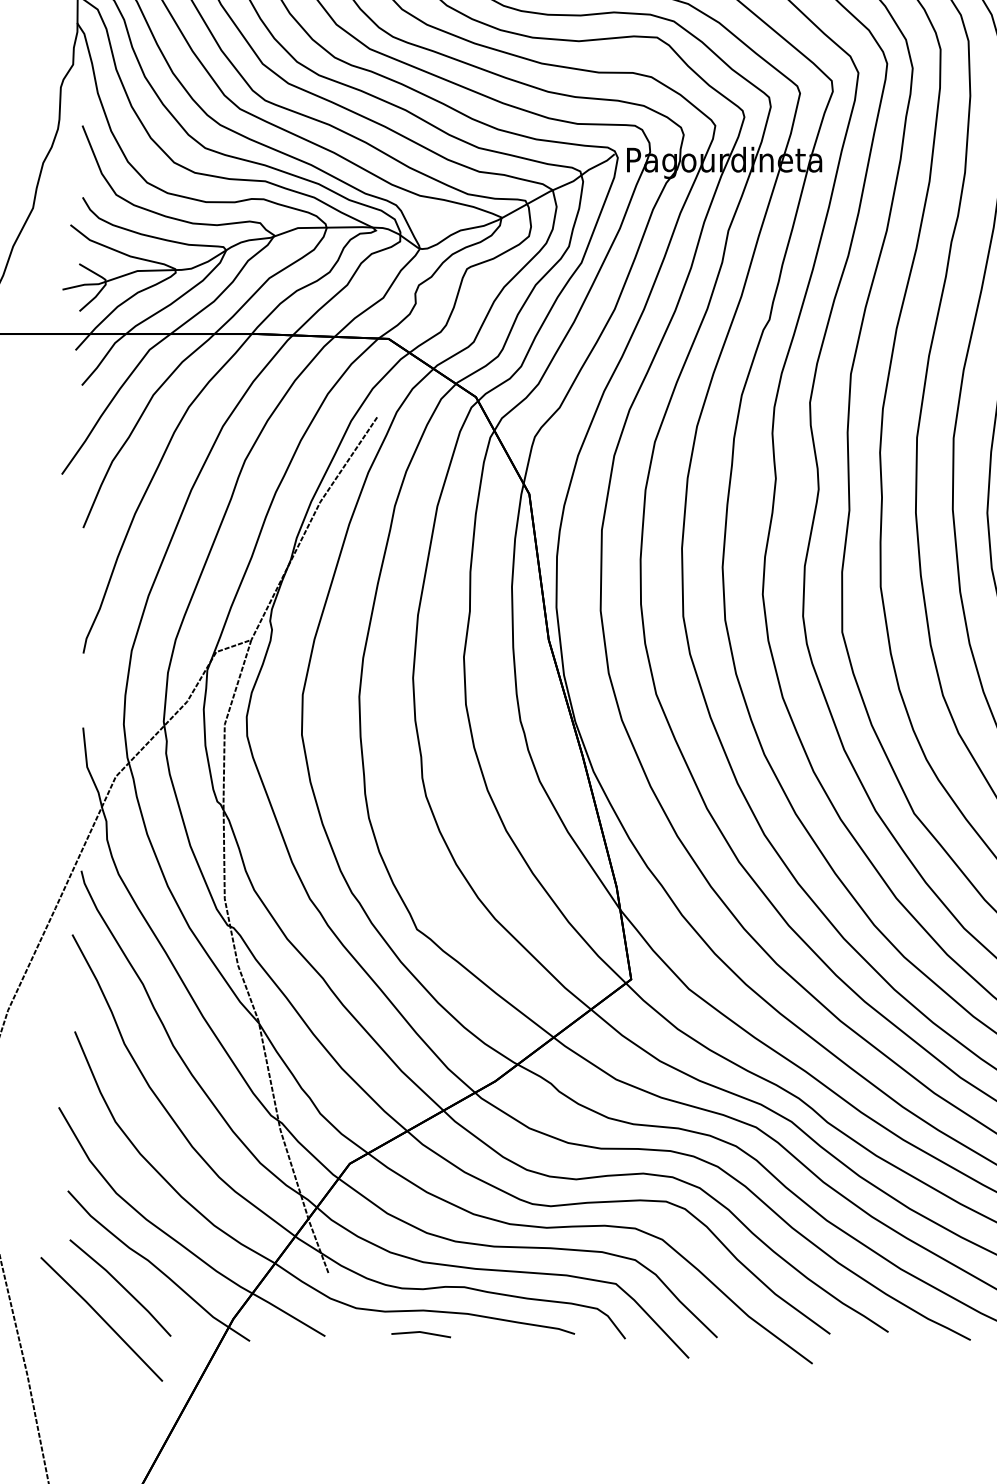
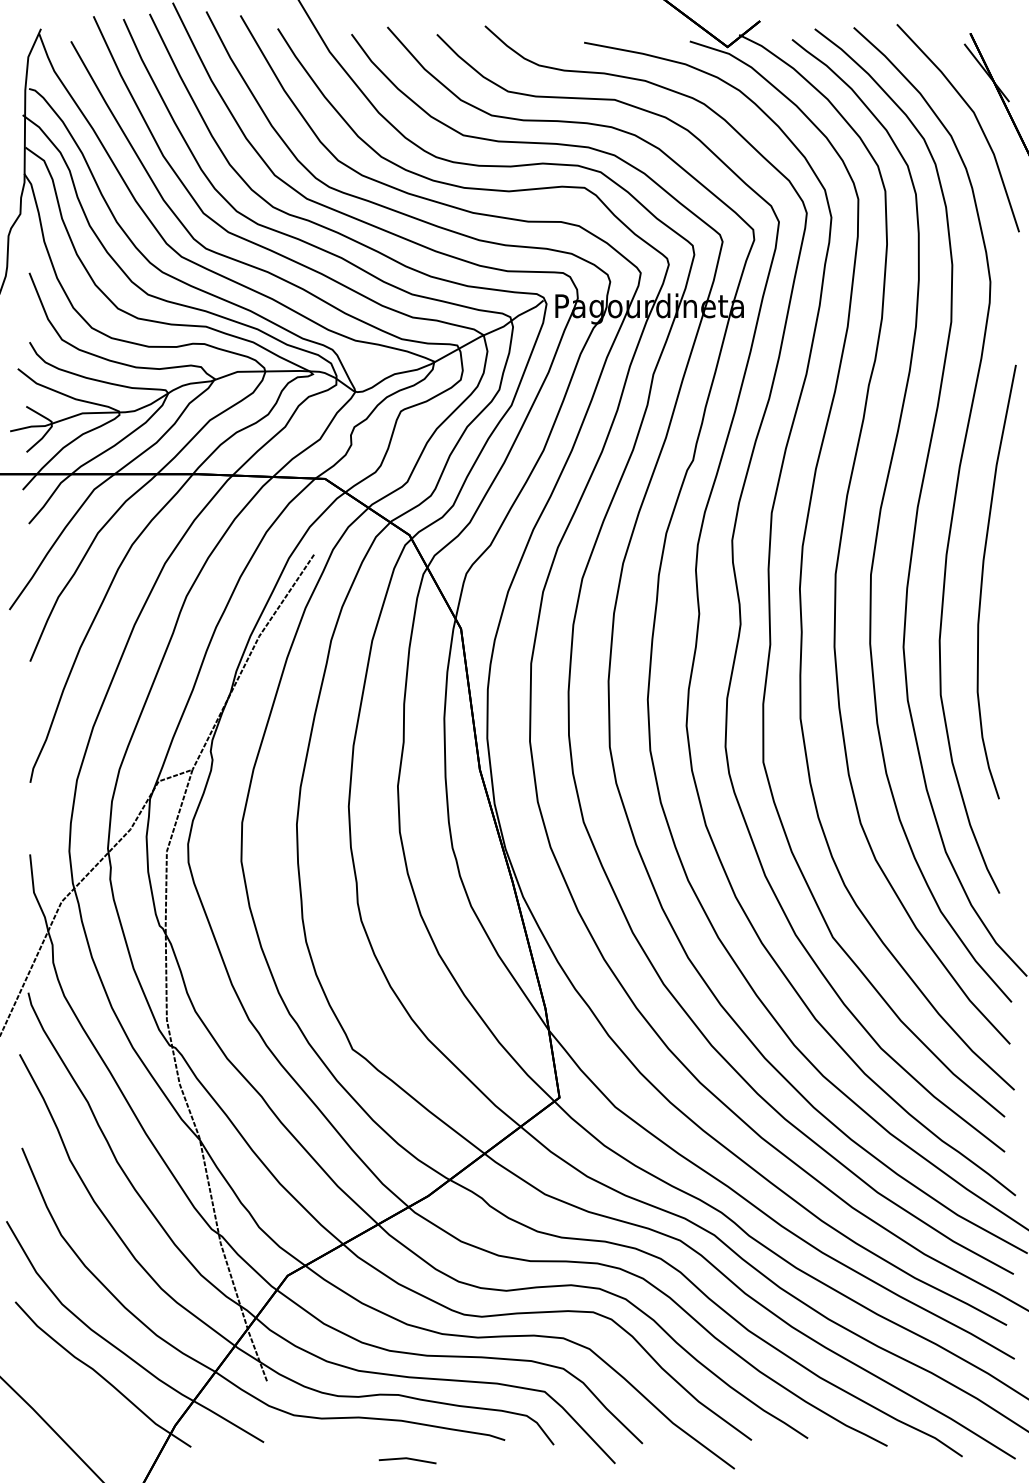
line: (120, 1286) -> (66, 1394), removed
line: (421, 1333) -> (407, 1459), moved

